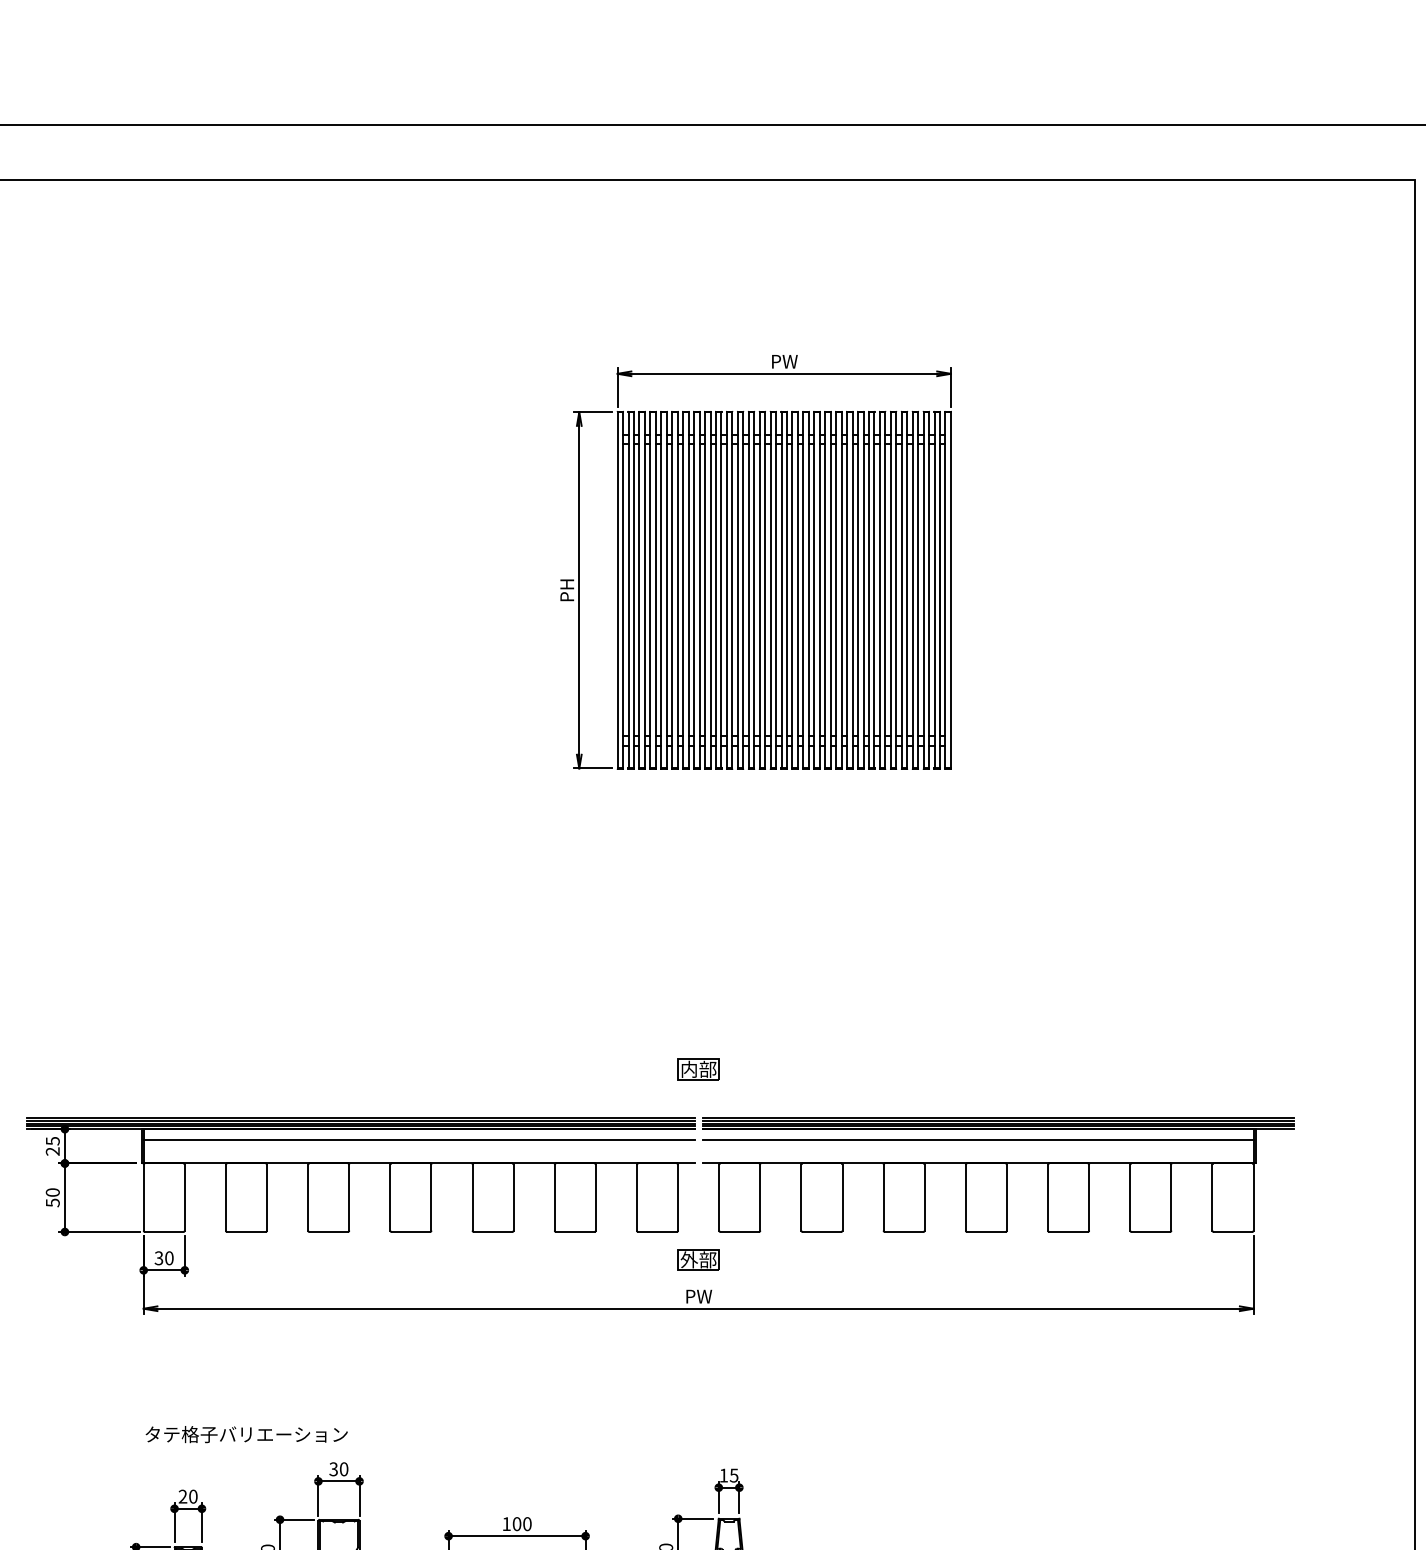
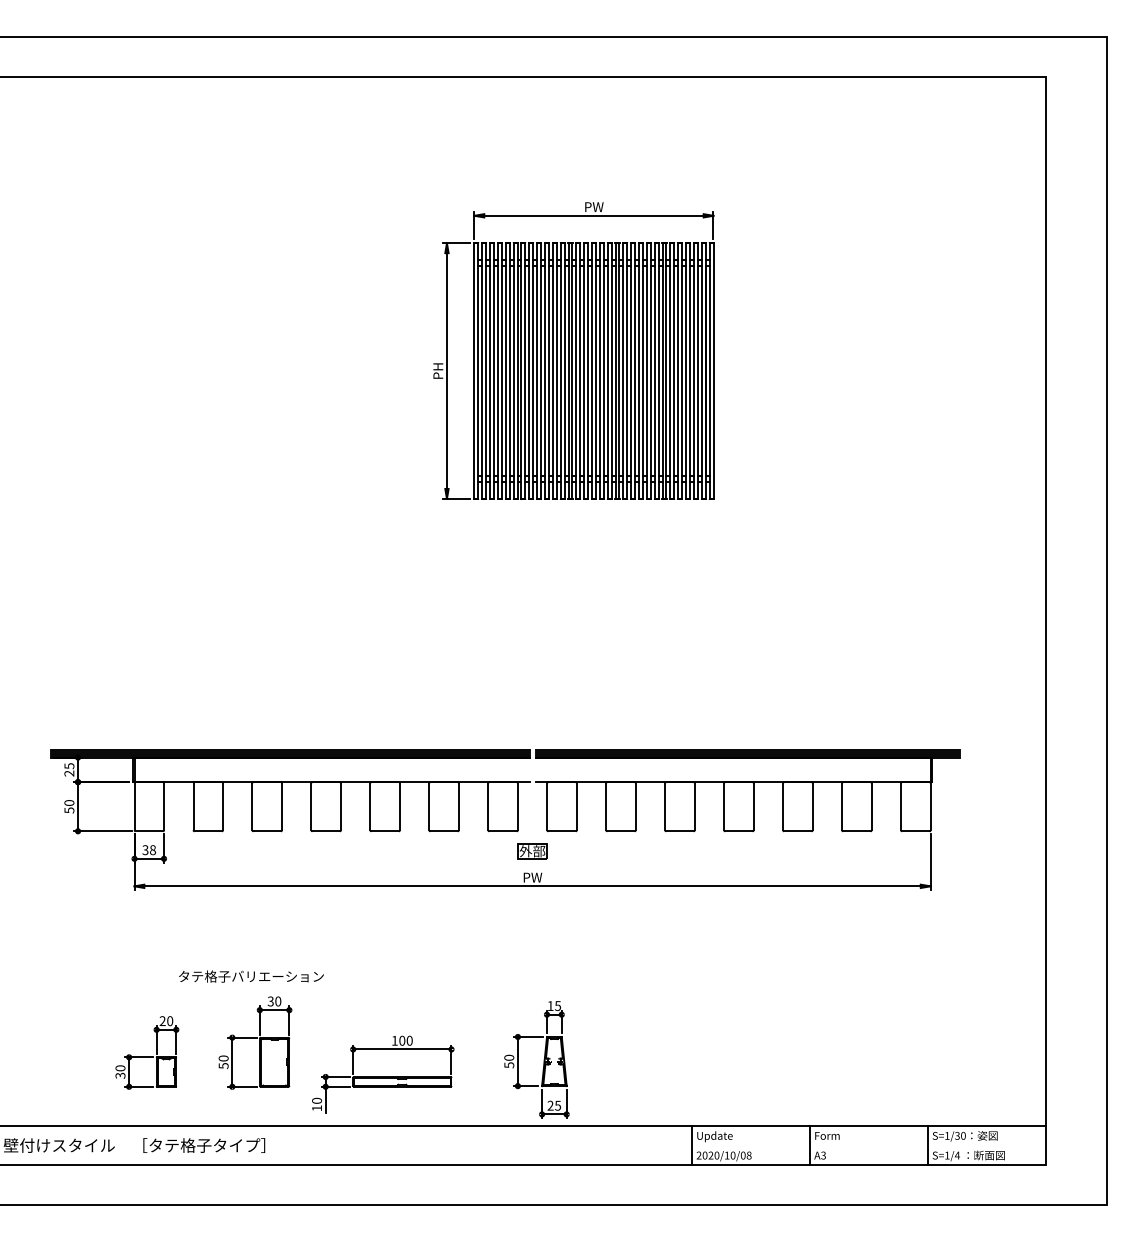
part: (698, 1069) -> (532, 714), removed
line: (418, 1140) -> (331, 765), removed
line: (977, 1140) -> (732, 765), removed
text: (168, 1257) -> (152, 849), 30 -> 38
text: (246, 1434) -> (251, 976), moved

